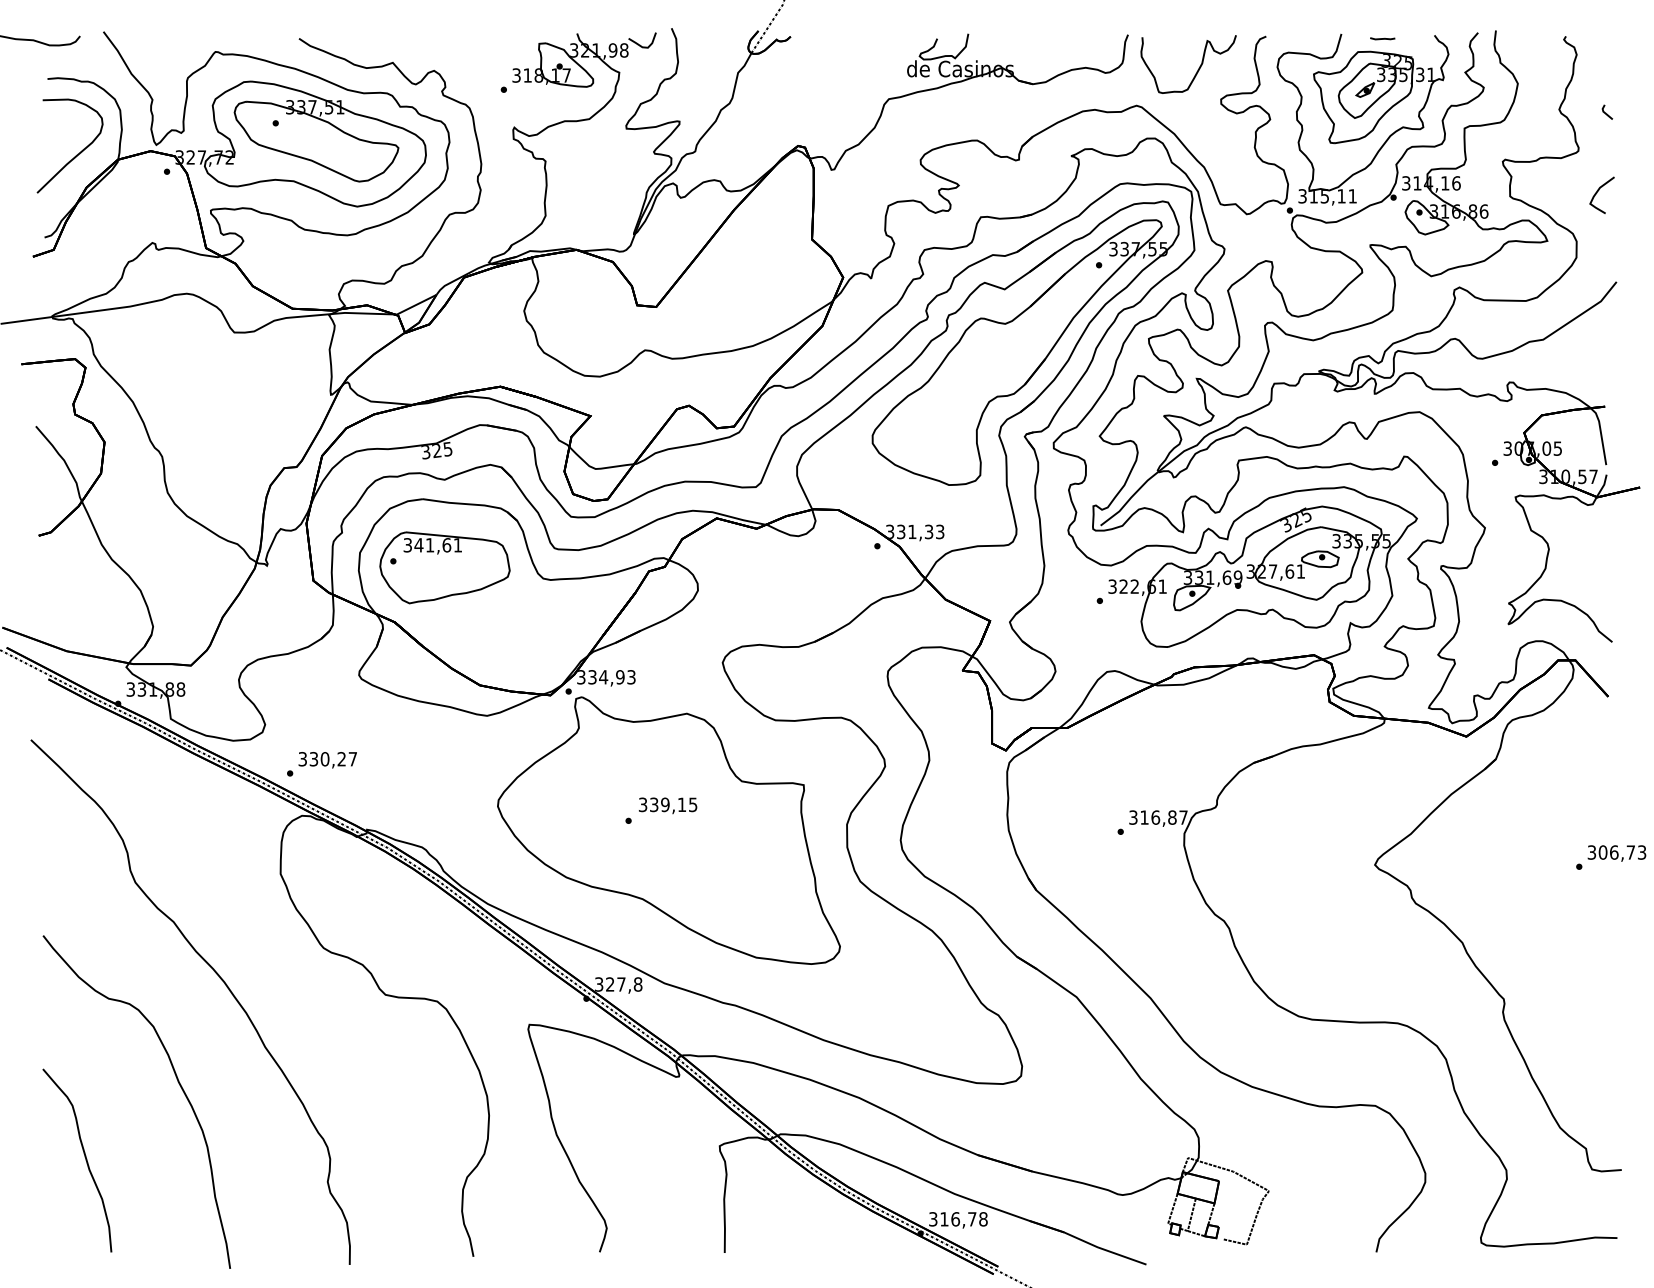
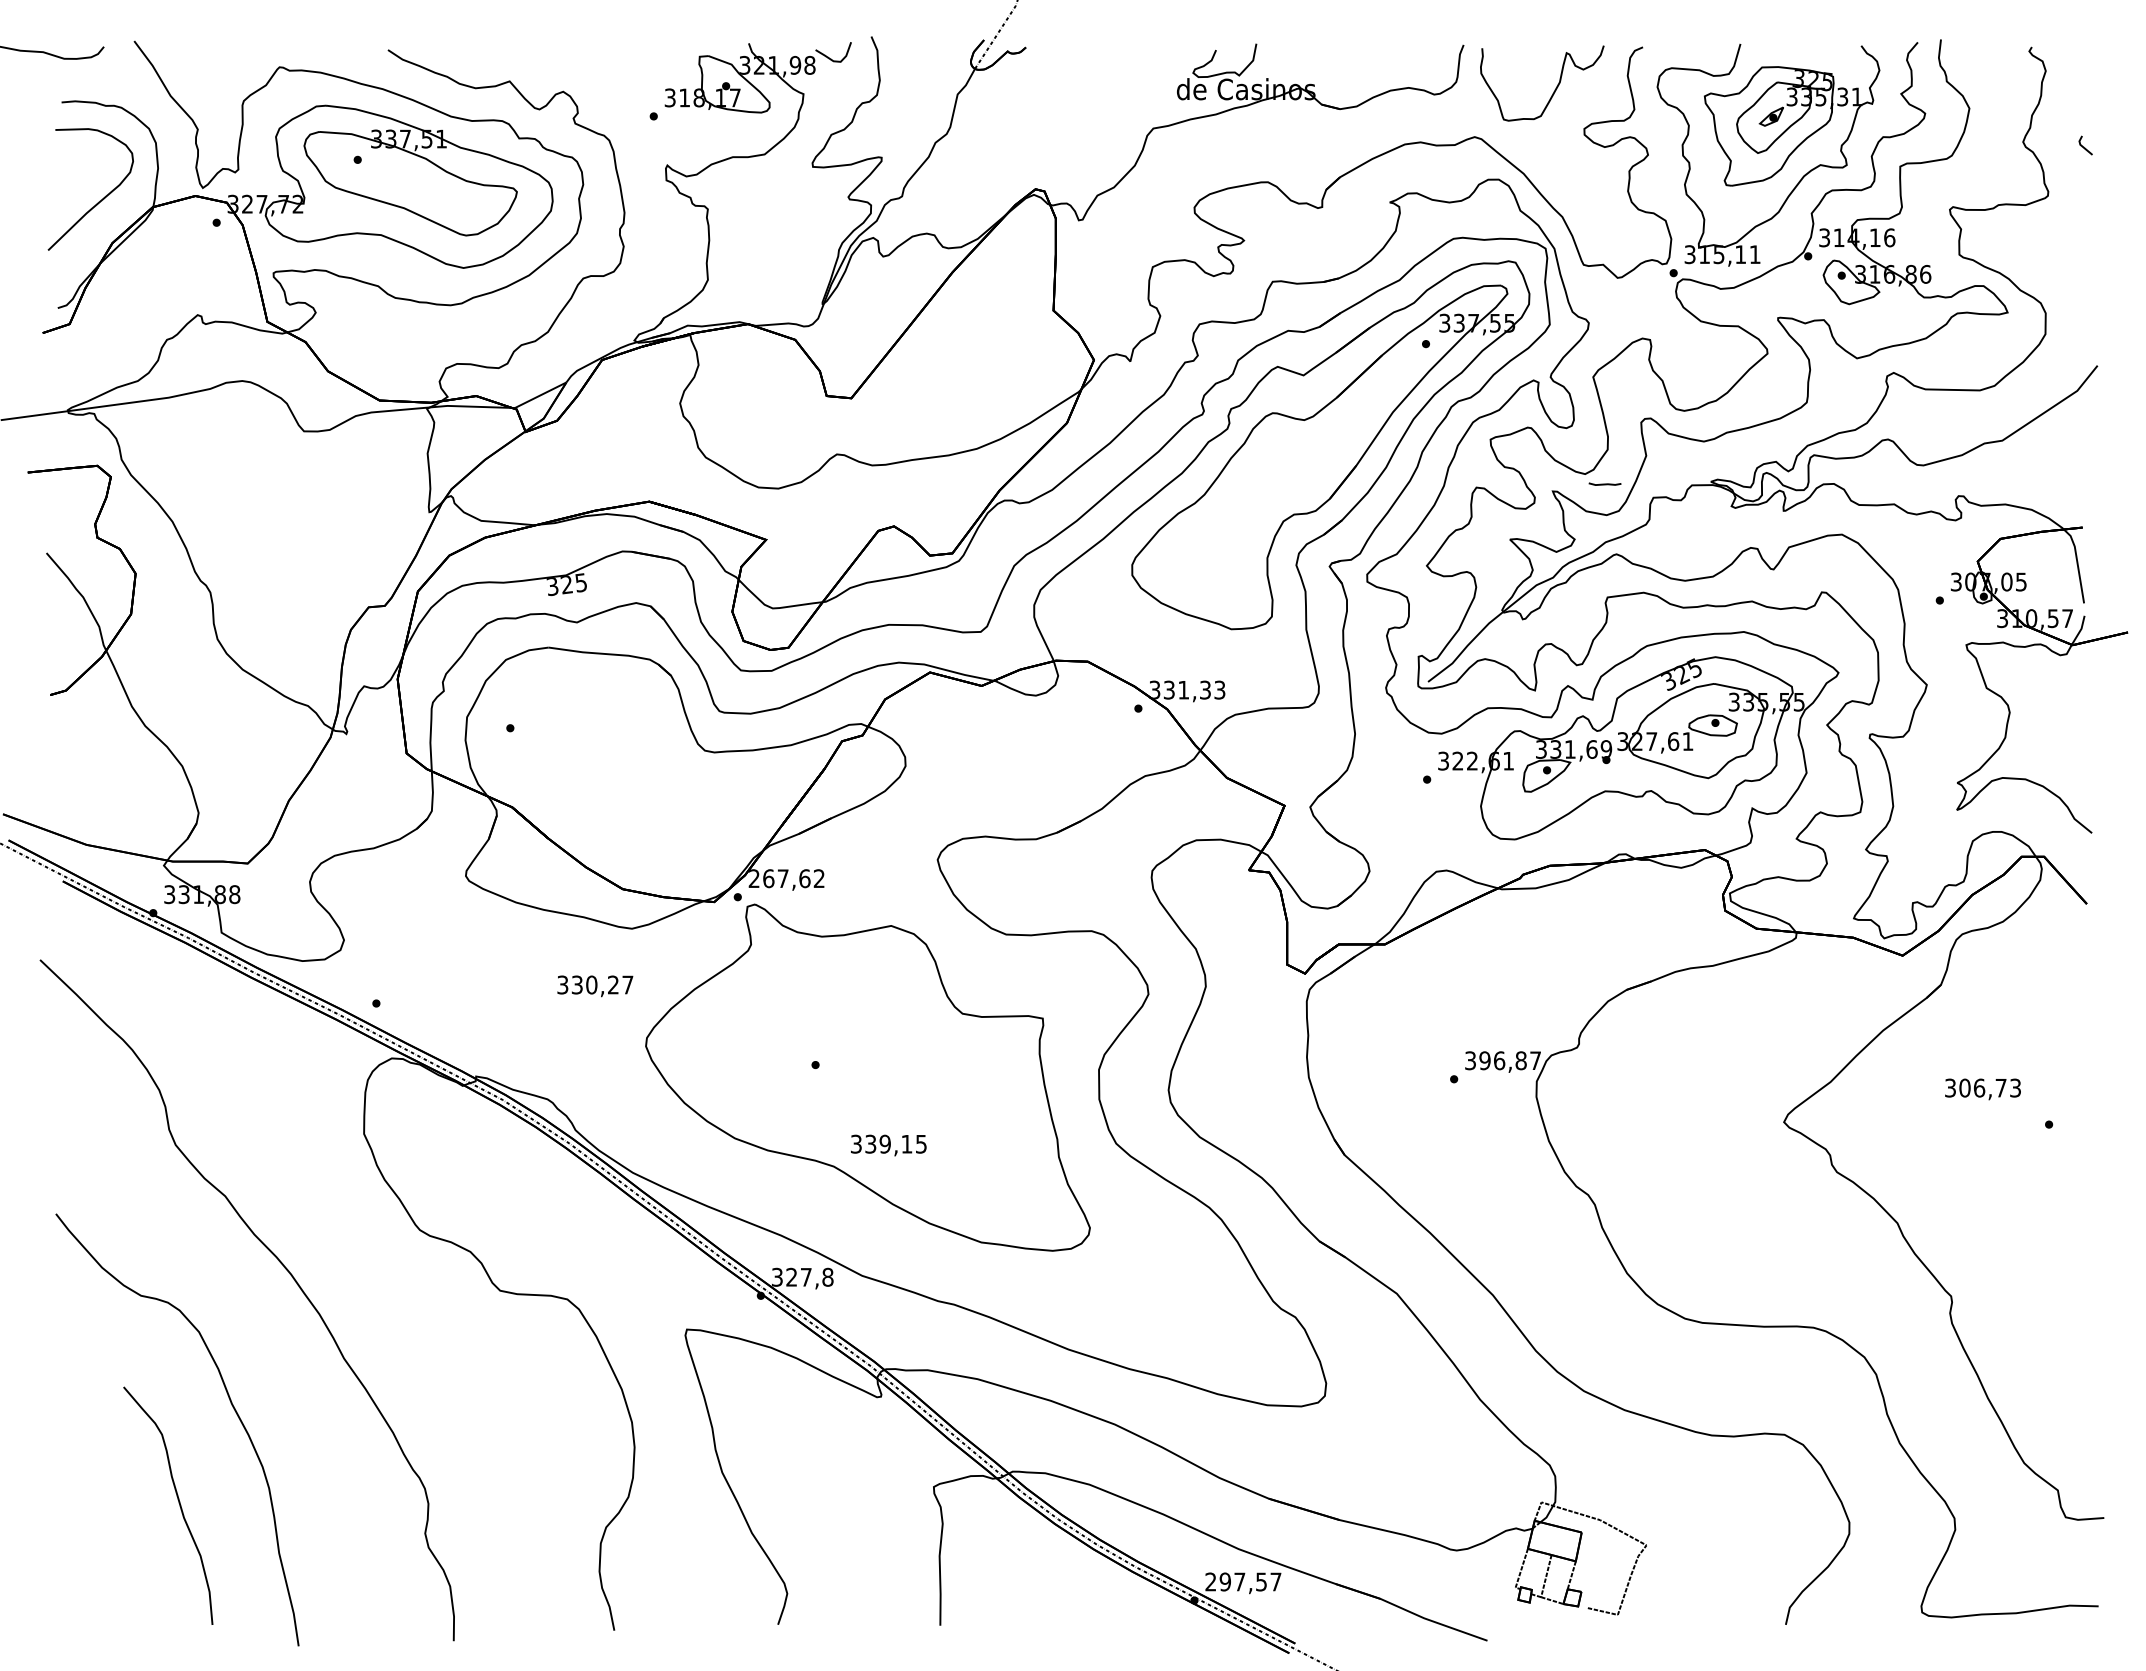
line: (1382, 38) -> (1604, 483), moved
curve: (1597, 193) -> (2072, 250), removed
part: (445, 567) -> (577, 736), removed
text: (606, 677) -> (786, 878), 334,93 -> 267,62
text: (327, 760) -> (595, 986), moved
text: (667, 805) -> (888, 1145), moved
text: (1144, 817) -> (1484, 1060), 316,87 -> 396,87
text: (1616, 853) -> (1982, 1089), moved
curve: (85, 1158) -> (178, 1503), moved
text: (958, 1218) -> (1243, 1581), 316,78 -> 297,57

